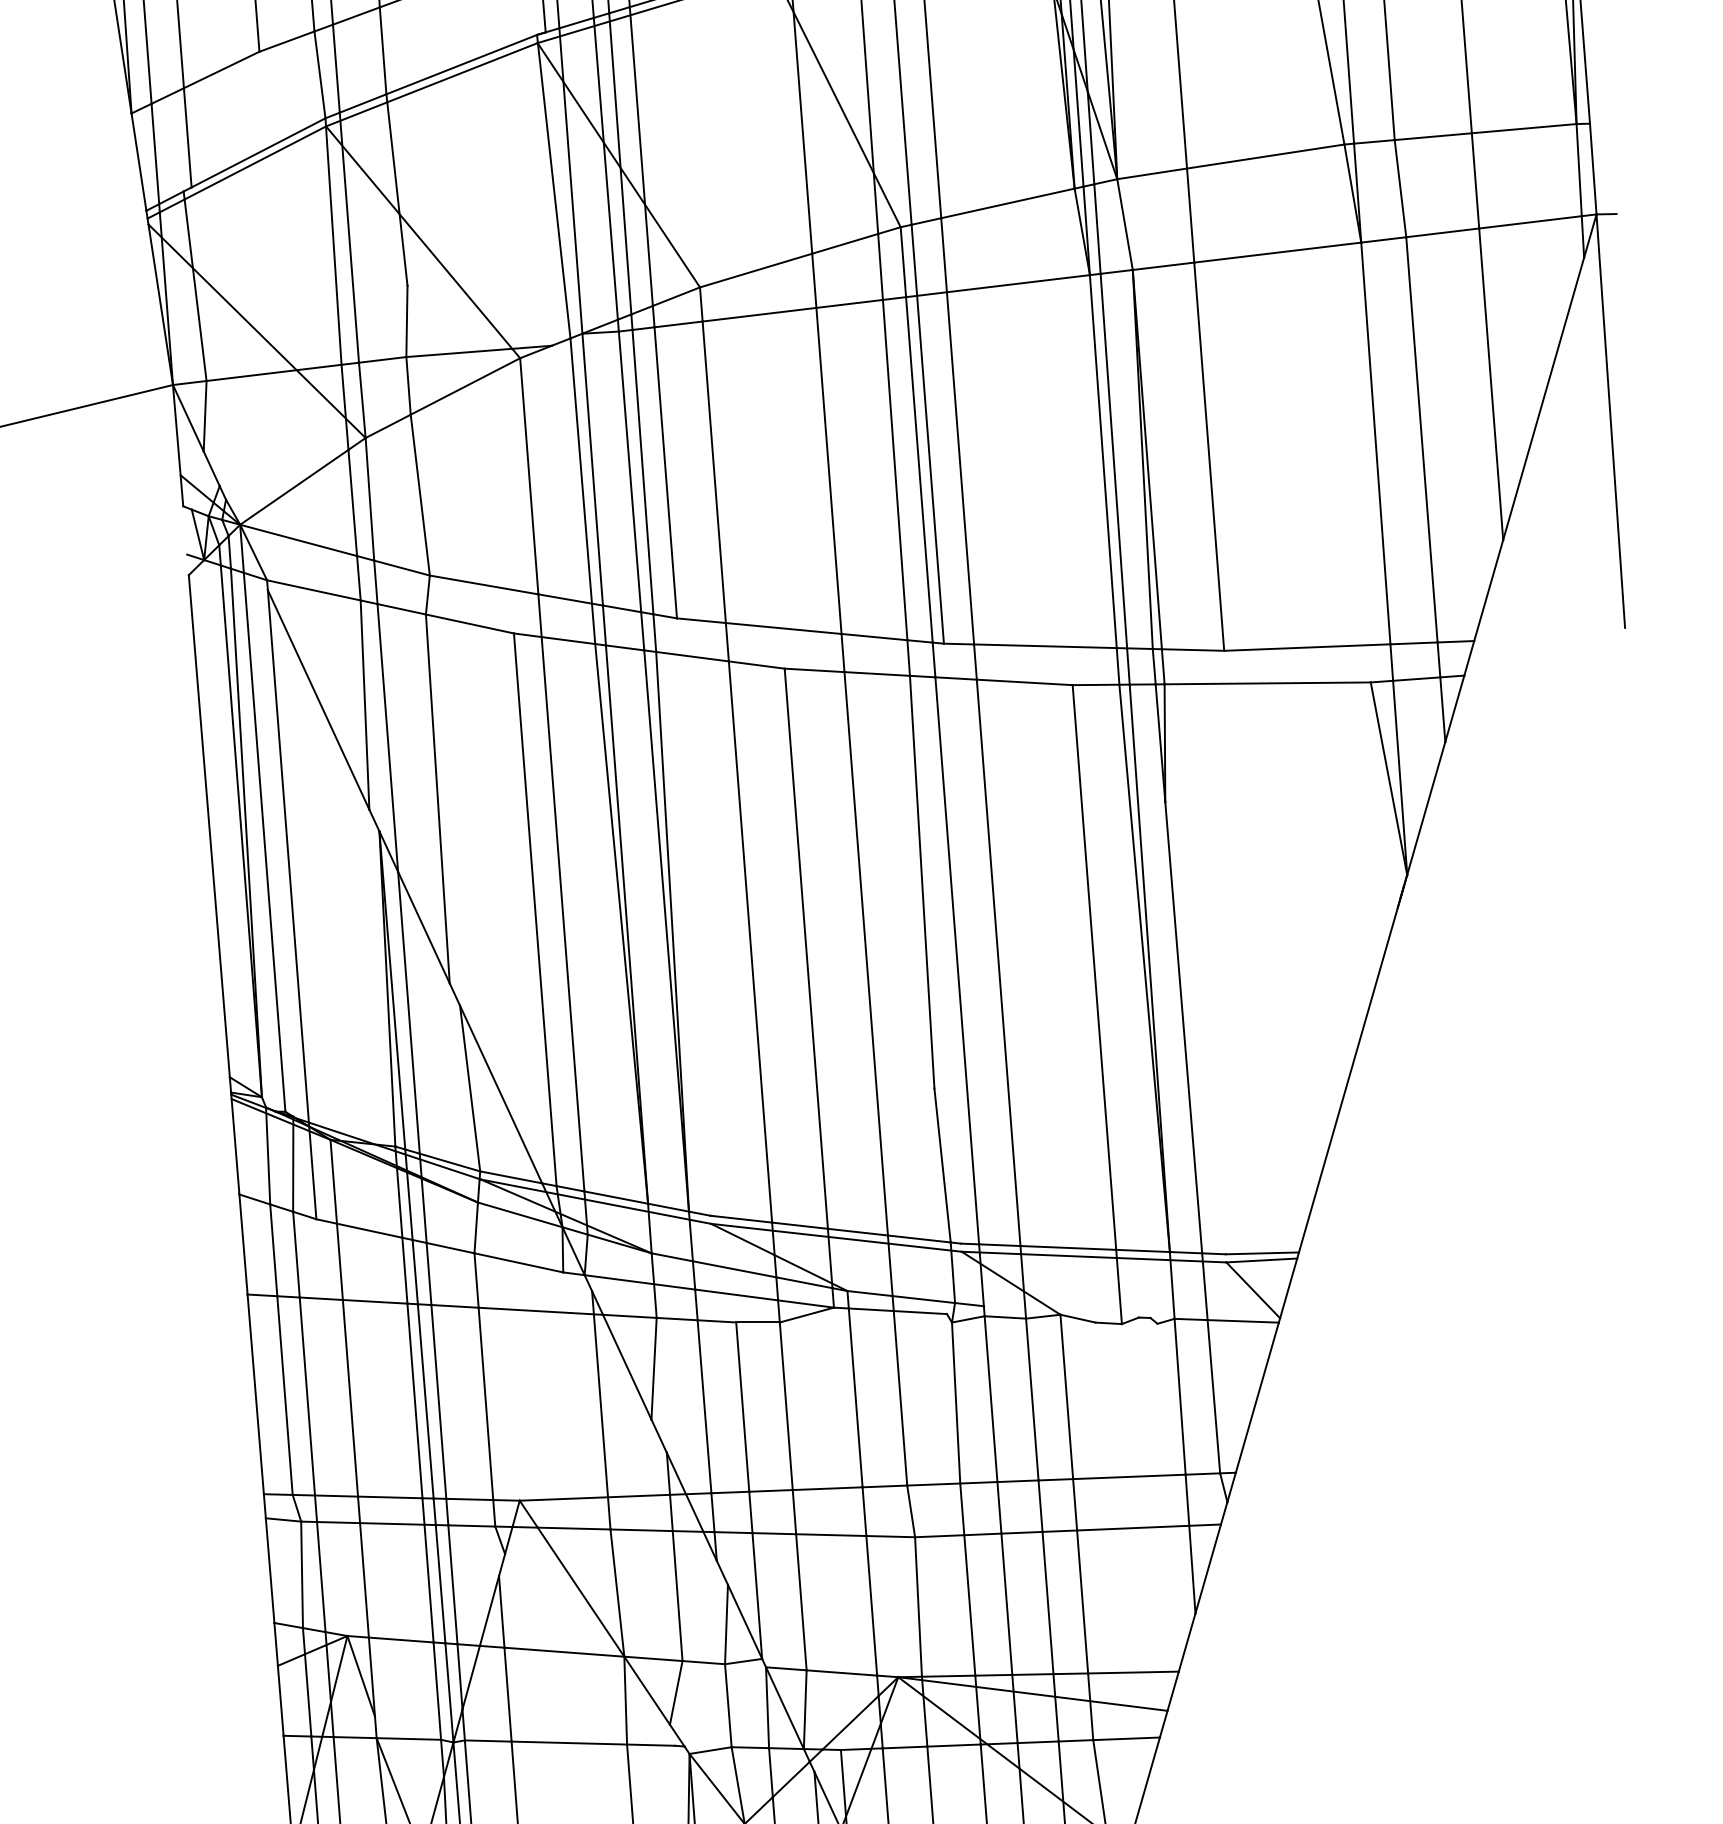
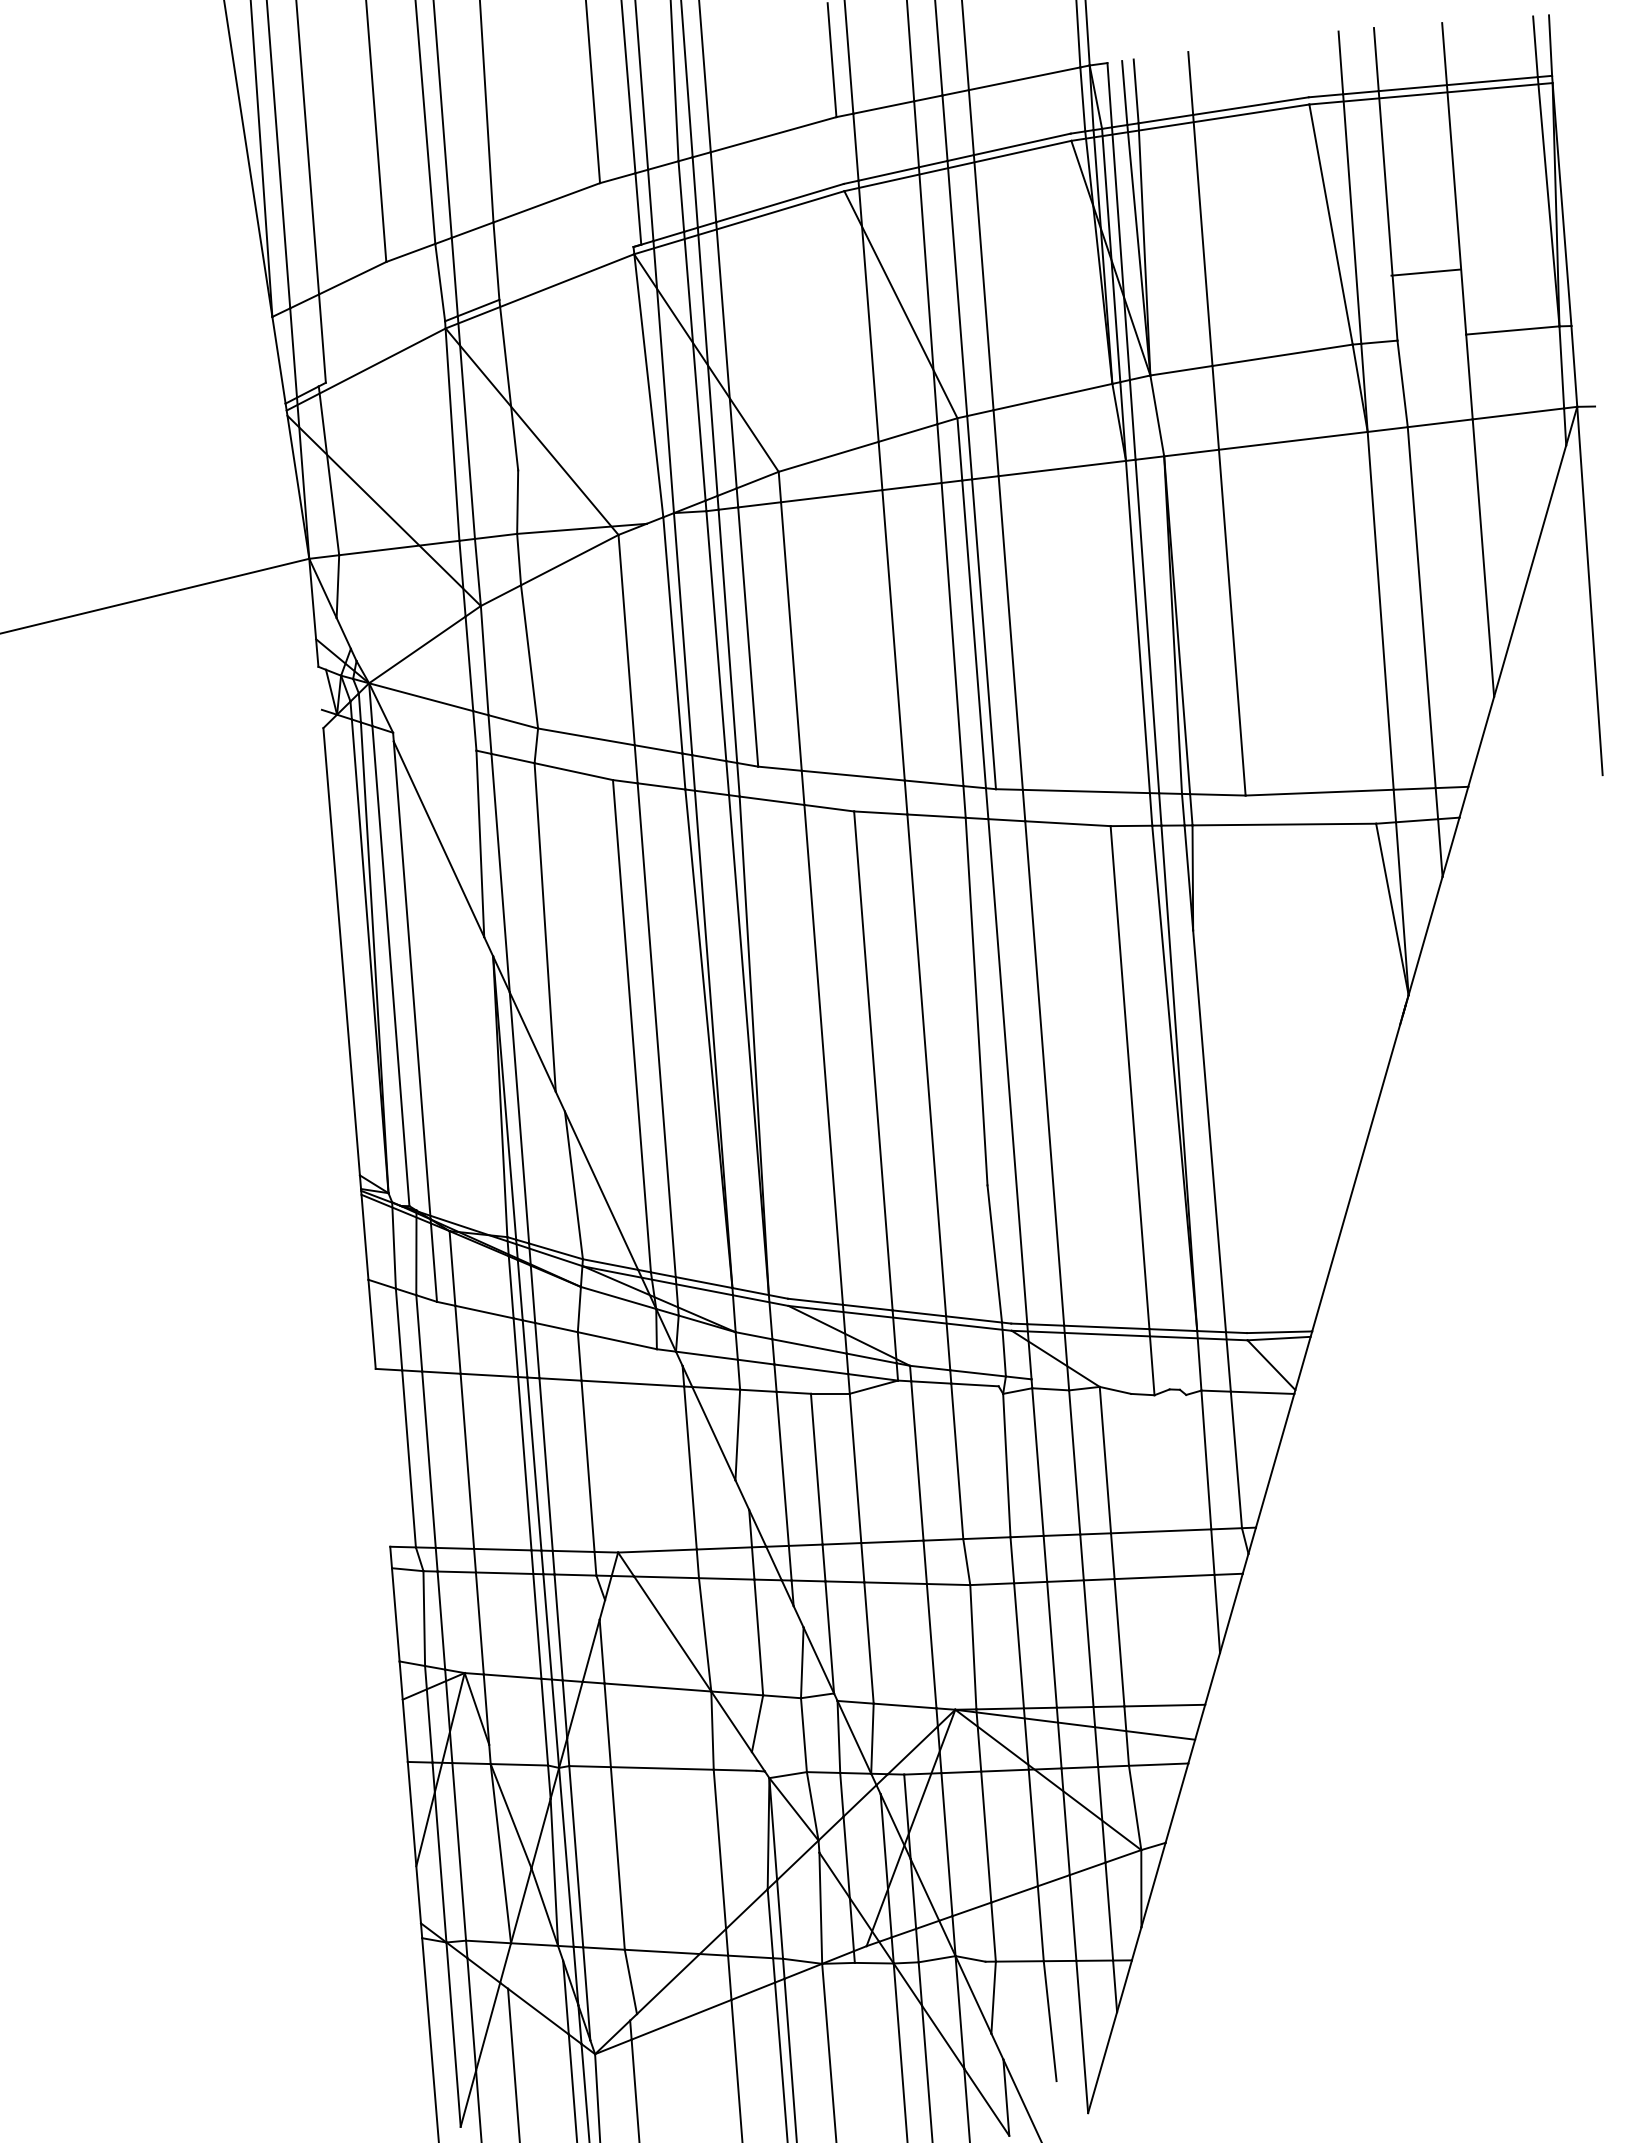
line: (461, 64) -> (566, 273), removed
line: (1432, 136) -> (1425, 272), moved
line: (258, 152) -> (385, 351), removed
line: (313, 590) -> (434, 741), removed
line: (255, 1393) -> (382, 1457), removed

